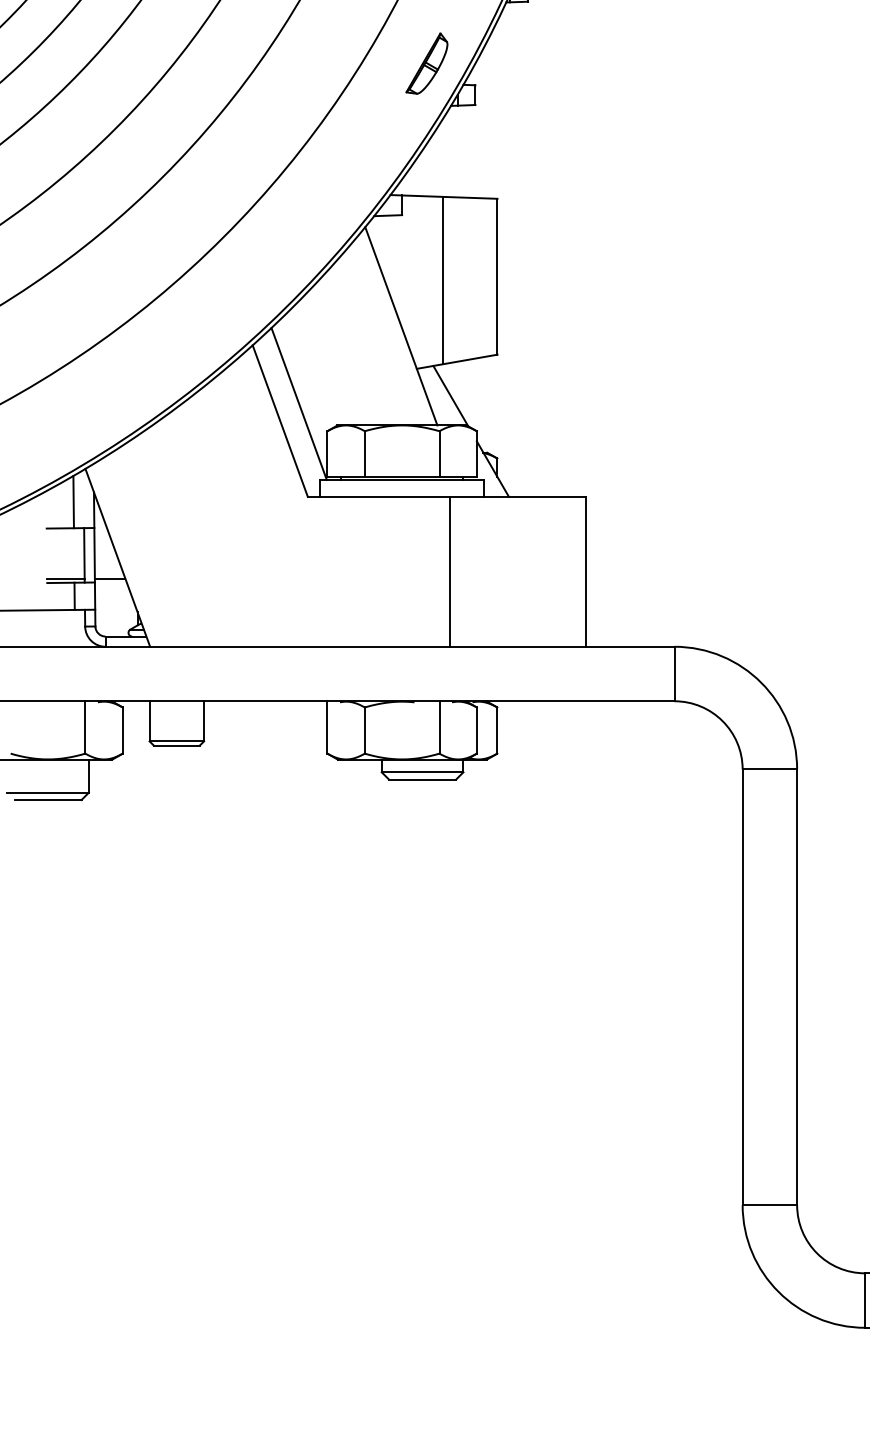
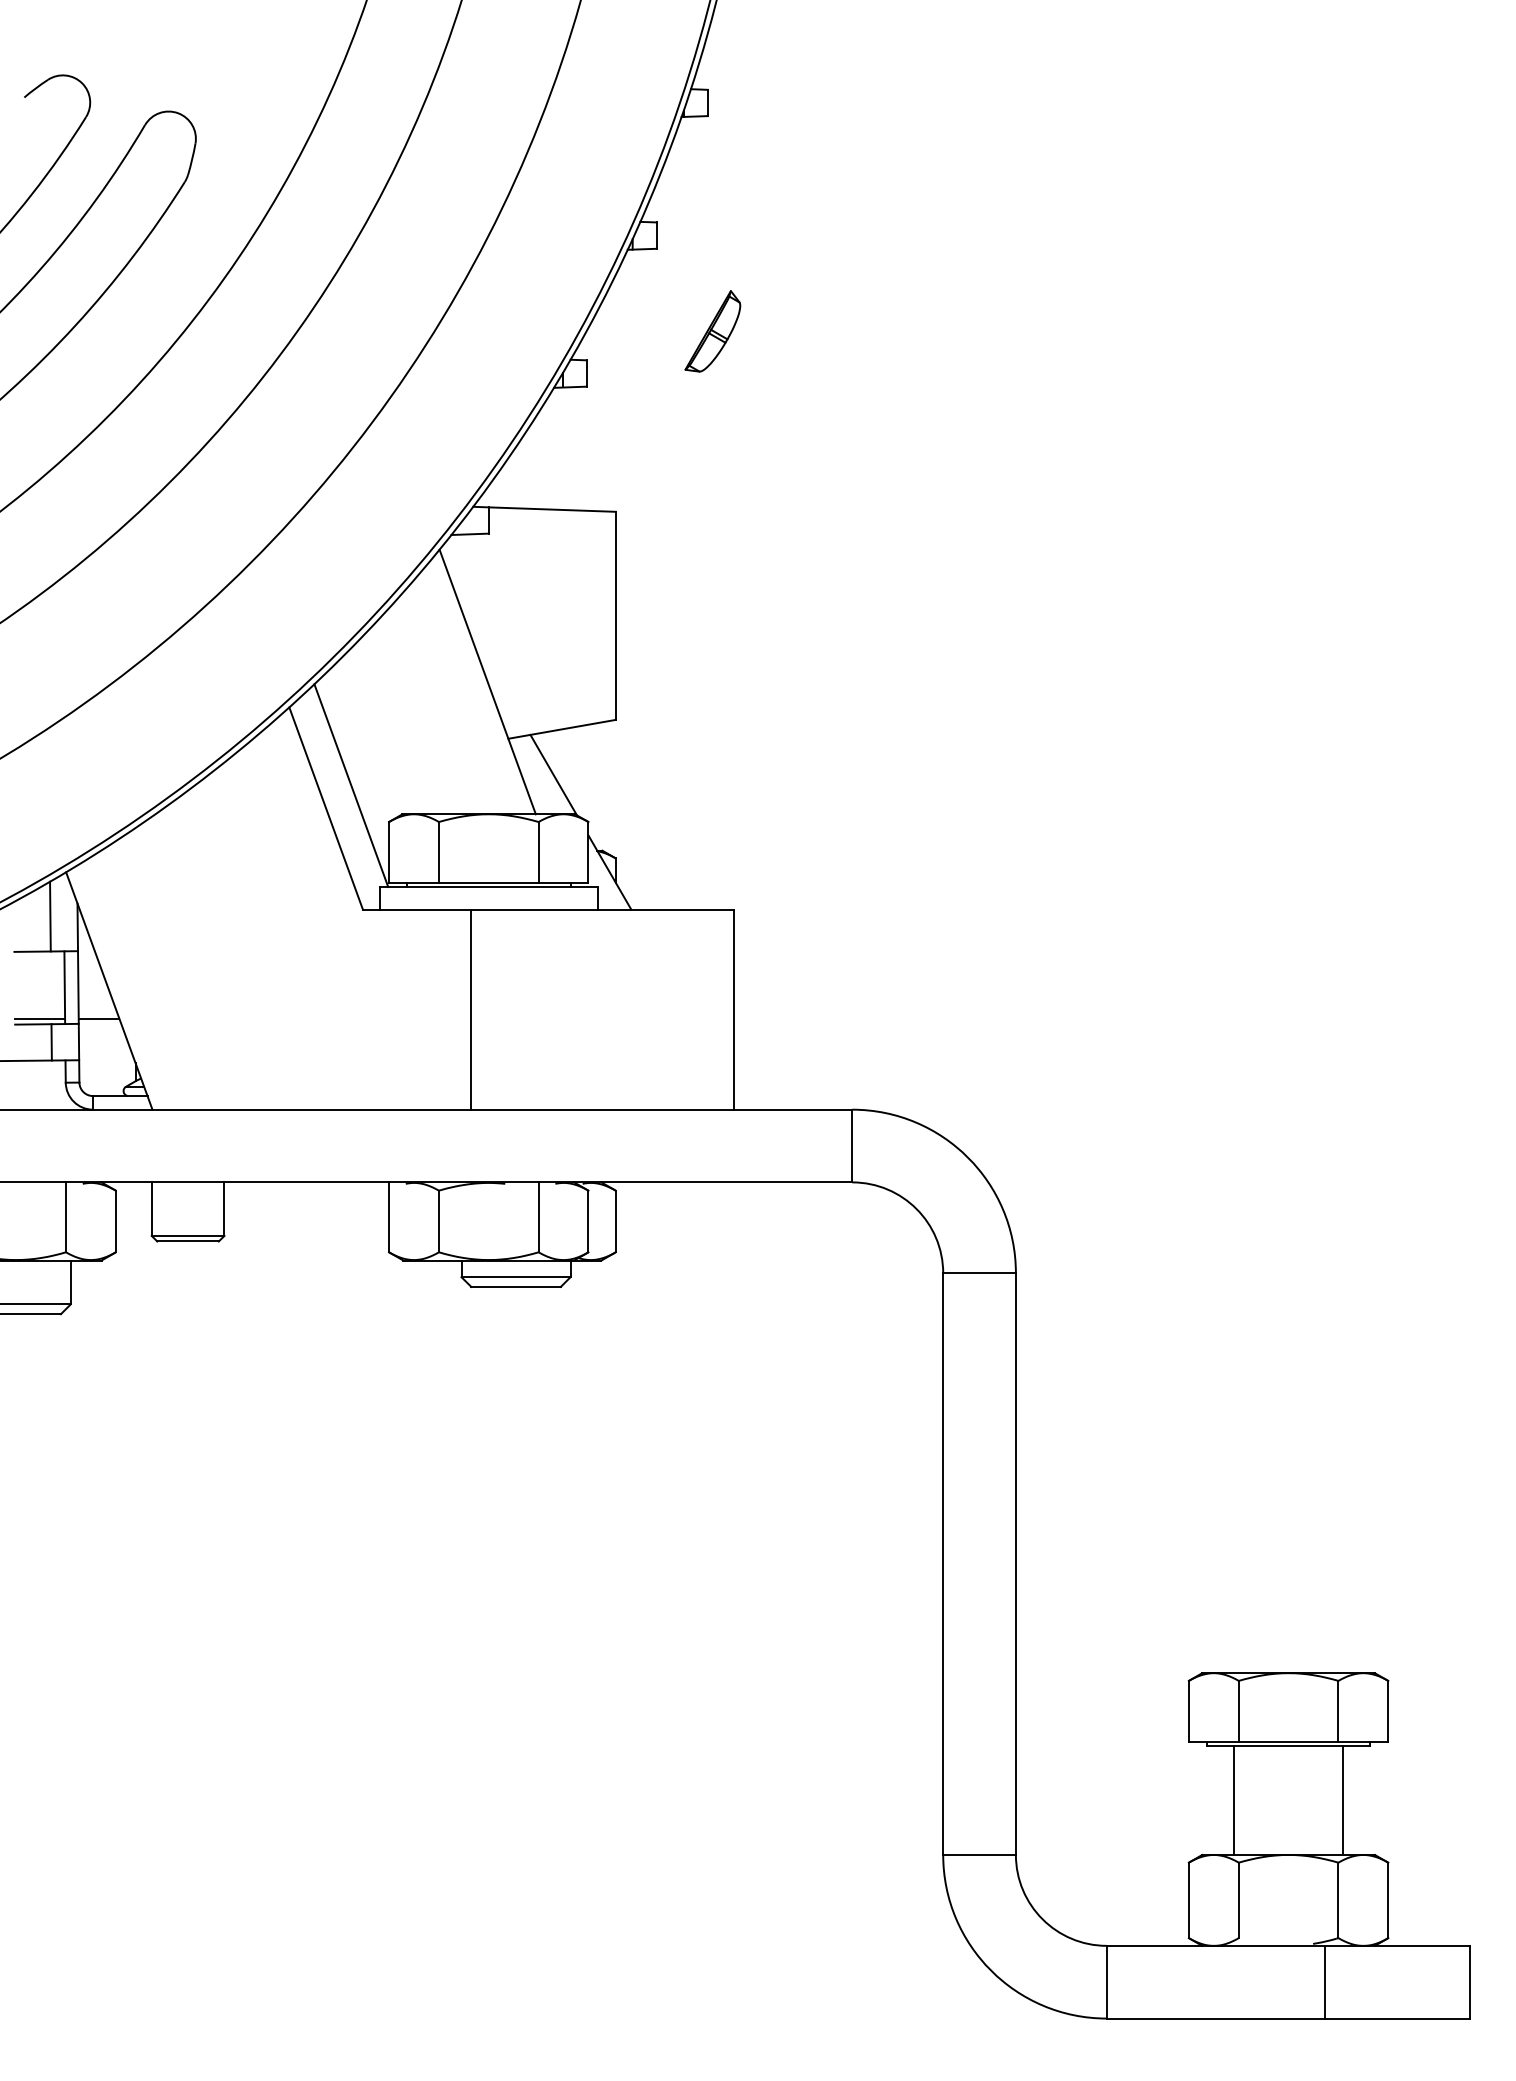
part: (426, 63) -> (712, 331), moved
line: (443, 280) -> (543, 620), removed
line: (449, 571) -> (471, 1009), moved

